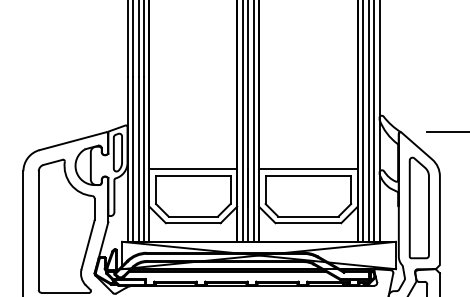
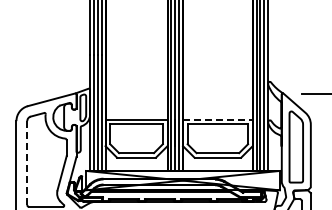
line: (307, 169) -> (217, 119), solid -> dashed
line: (39, 231) -> (27, 163), solid -> dashed

